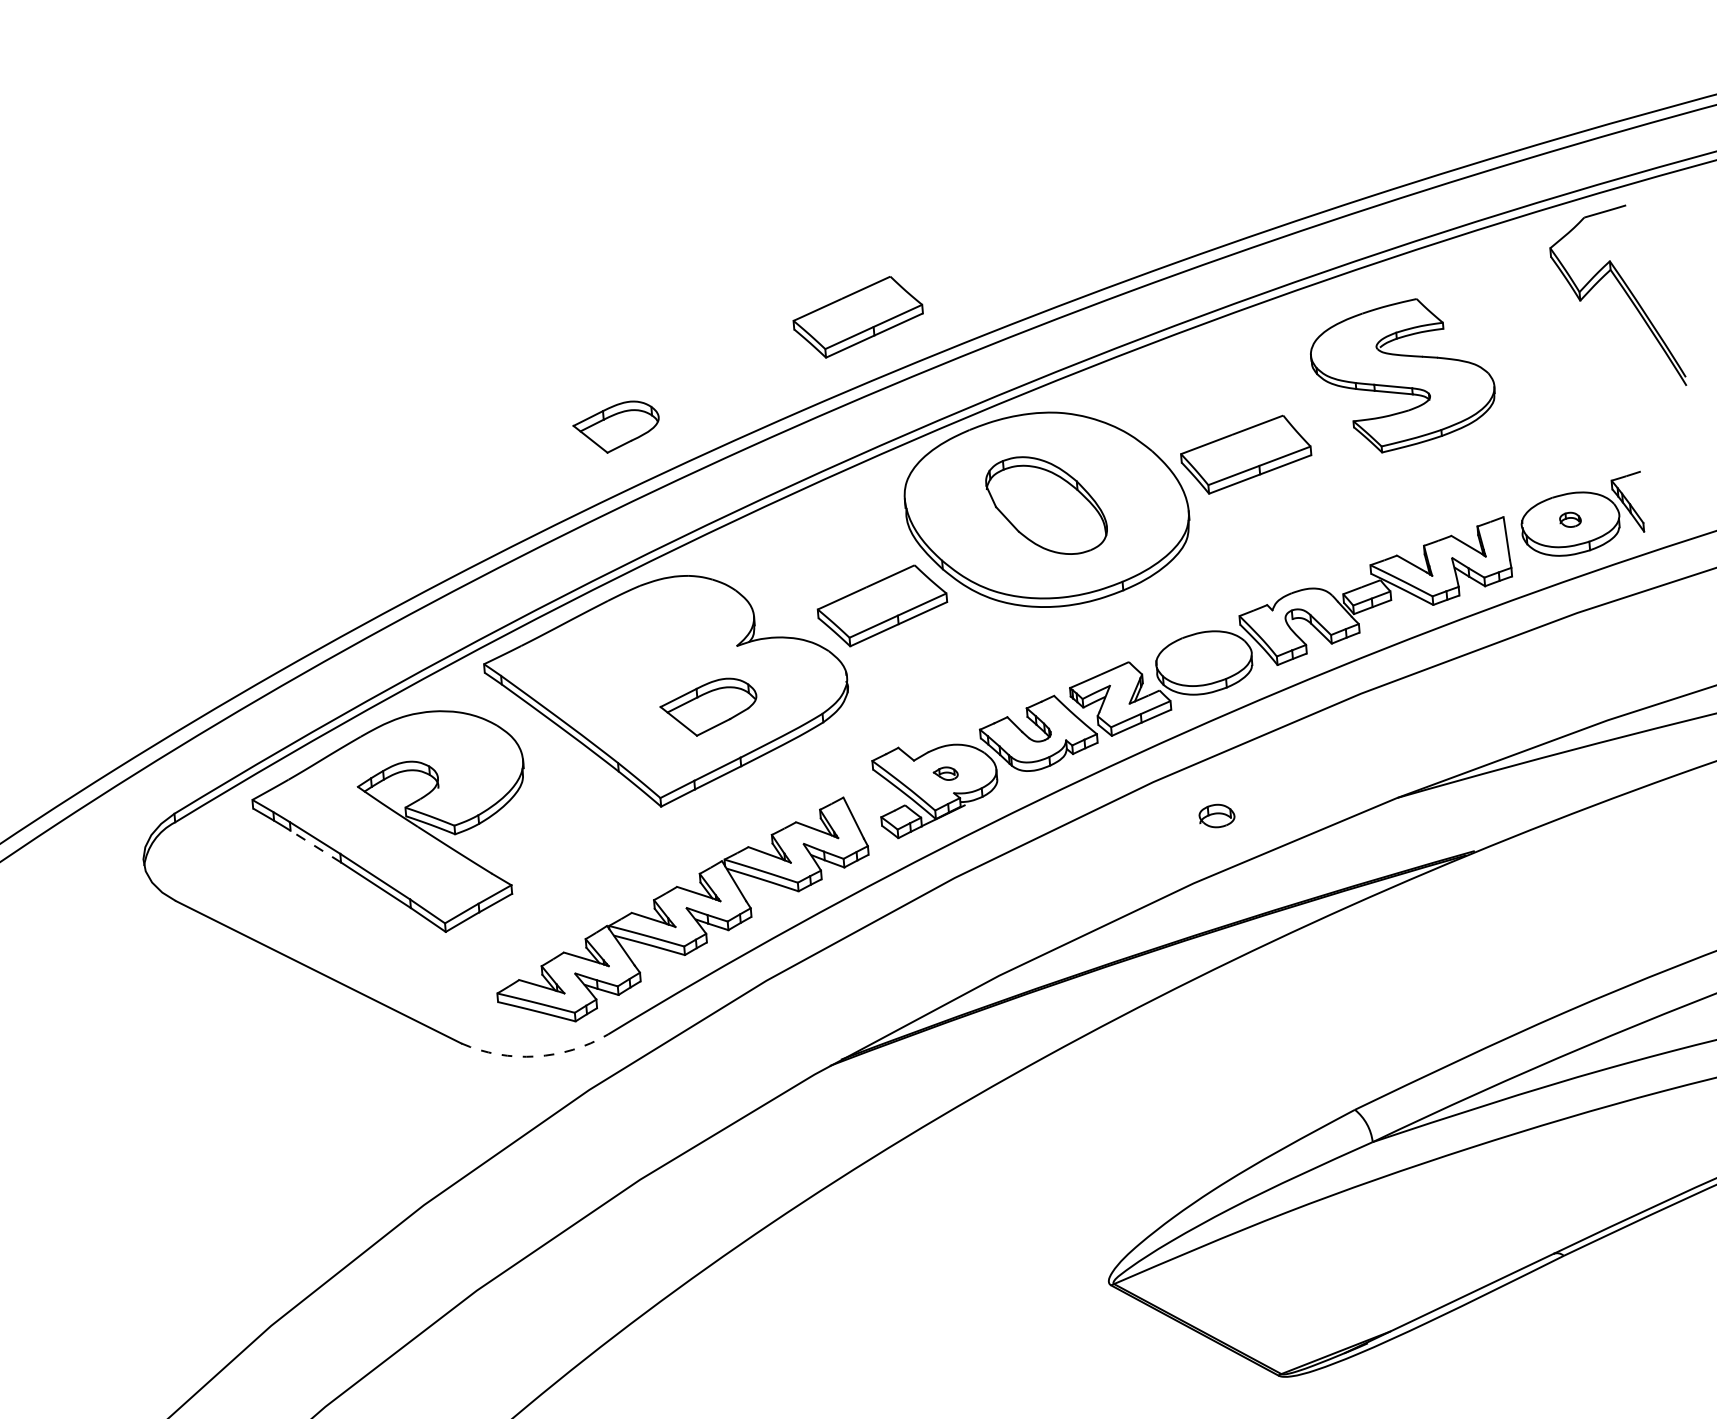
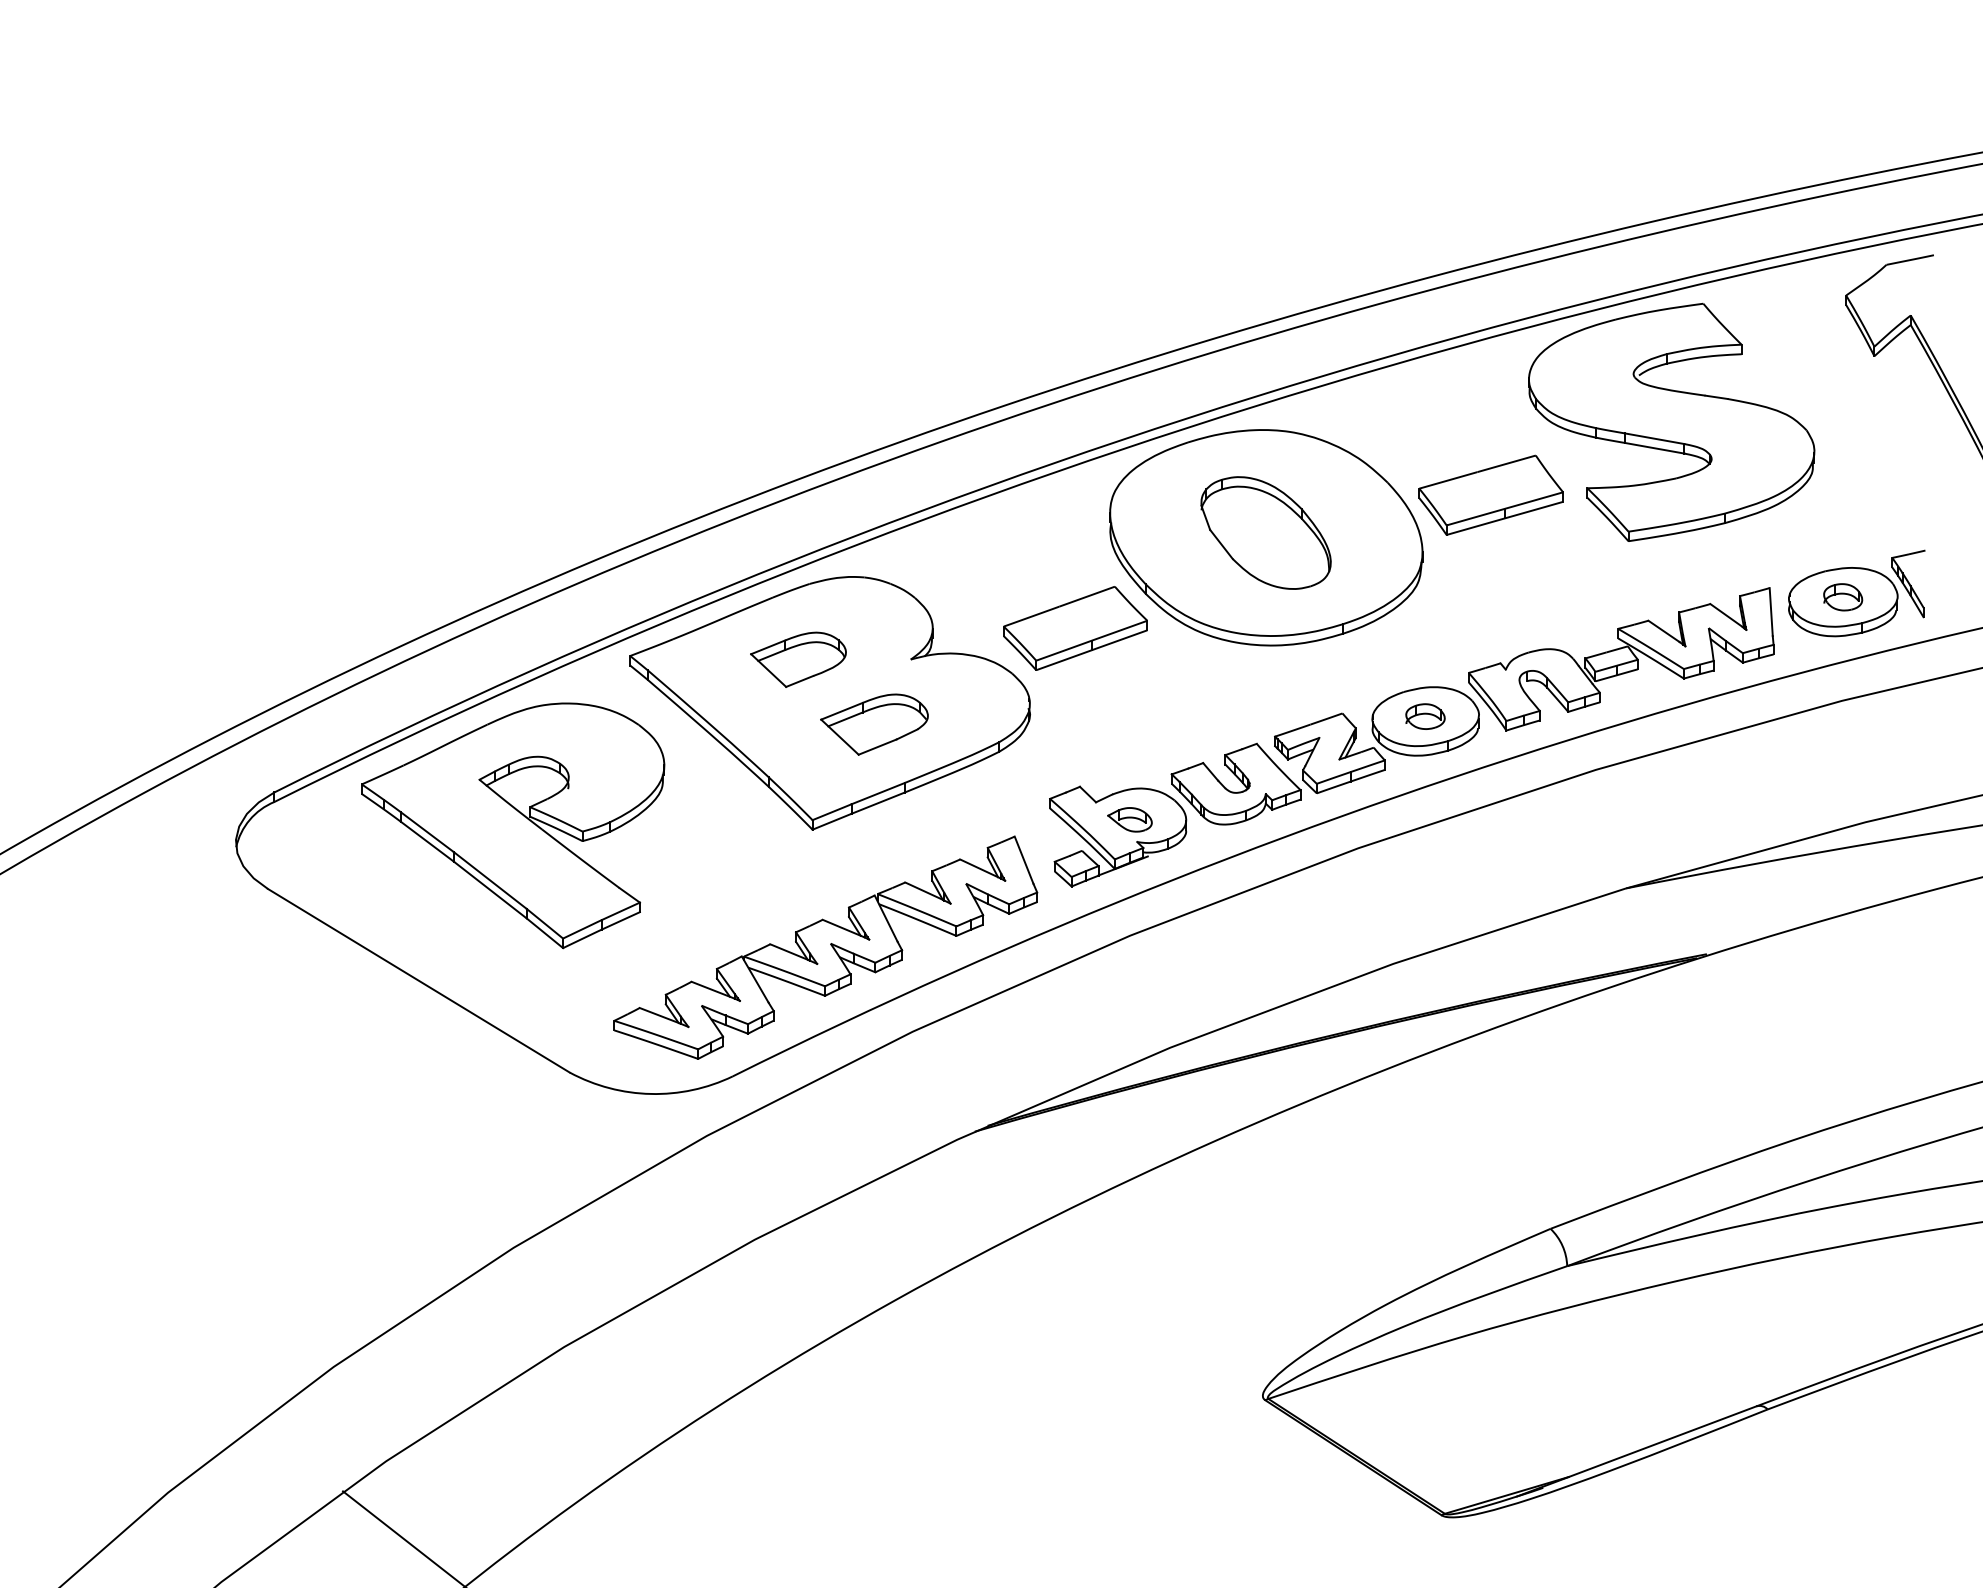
part: (858, 317) -> (1075, 307), removed
part: (1402, 374) -> (1671, 421), size x1.43
part: (616, 427) -> (798, 659), moved
part: (1570, 519) -> (1843, 597), size x1.67
part: (945, 773) -> (1129, 819), size x1.67
part: (1217, 815) -> (1425, 716), moved
line: (315, 846) -> (427, 841), dashed -> solid
arc: (535, 1056) -> (650, 1093), dashed -> solid

